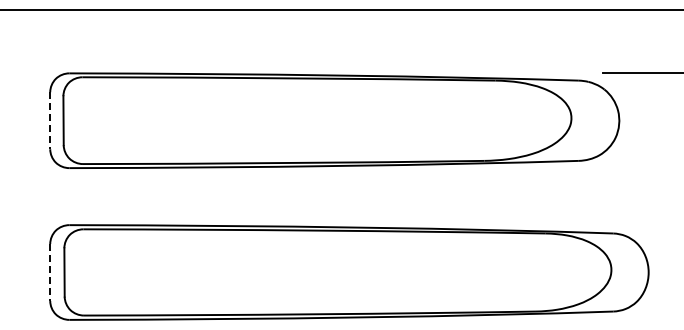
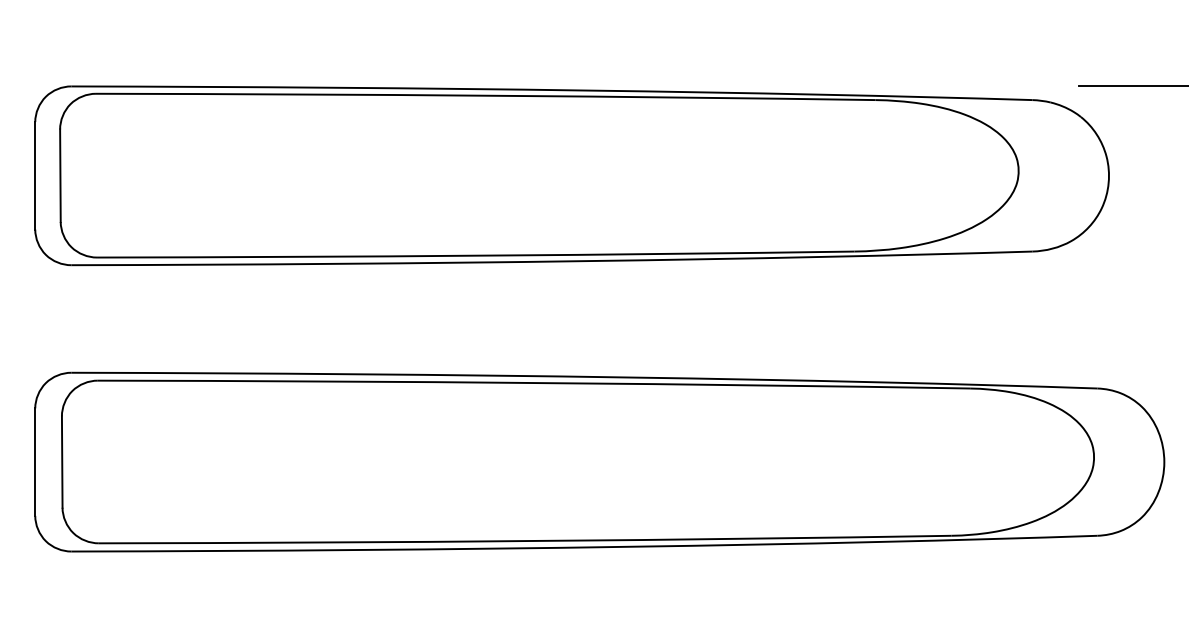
line: (50, 121) -> (35, 177), dashed -> solid
line: (50, 273) -> (35, 464), dashed -> solid

